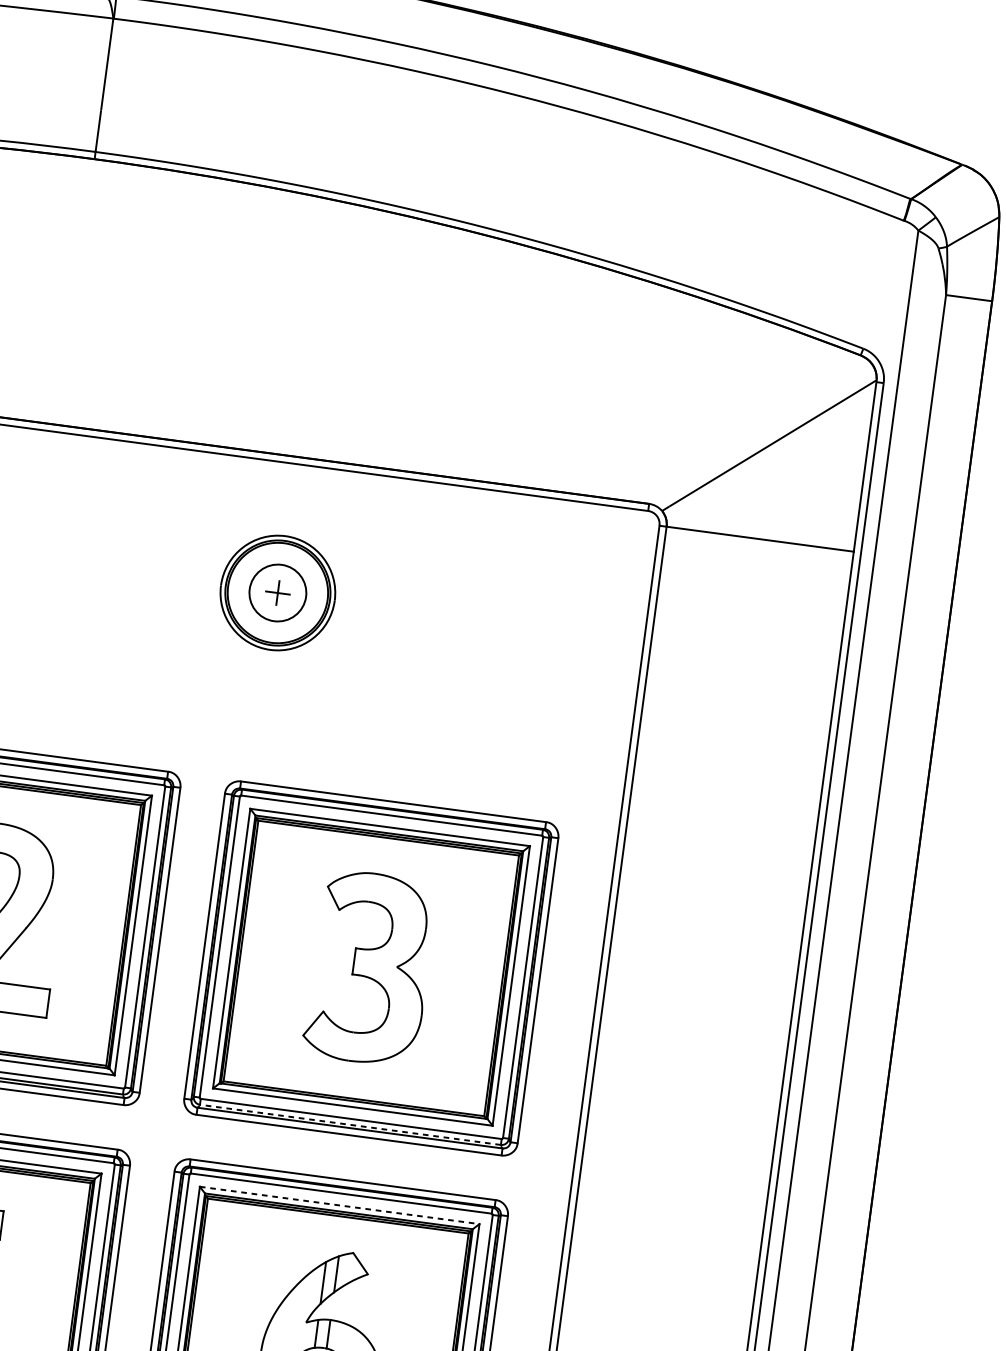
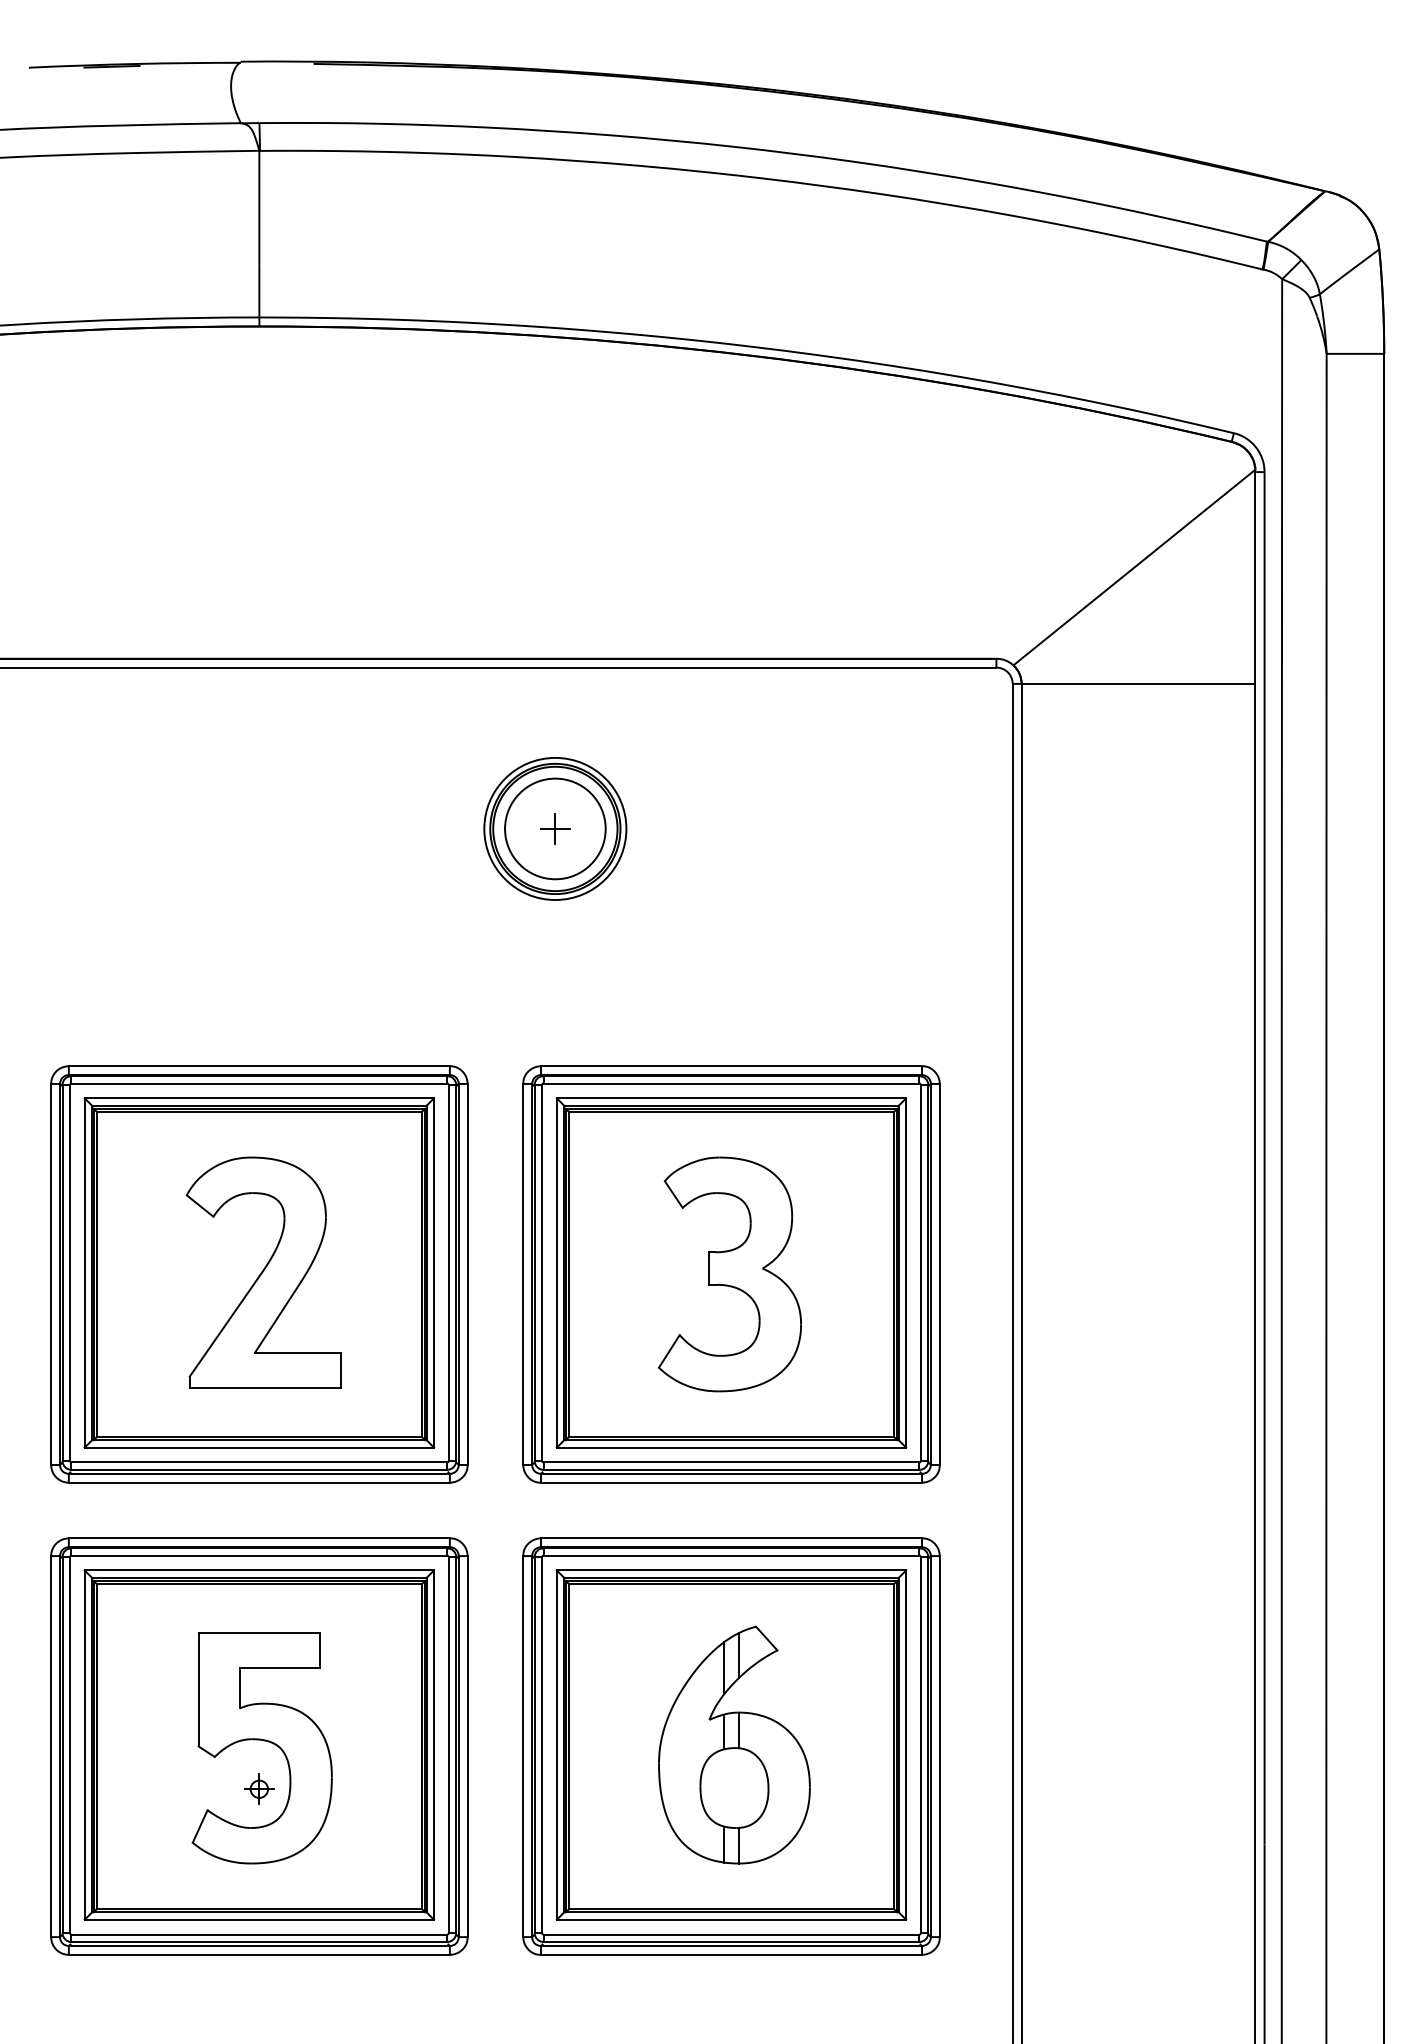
circle: (278, 592) -> (555, 828), size x1.43
line: (350, 1124) -> (731, 1469), dashed -> solid
line: (339, 1205) -> (731, 1570), dashed -> solid

